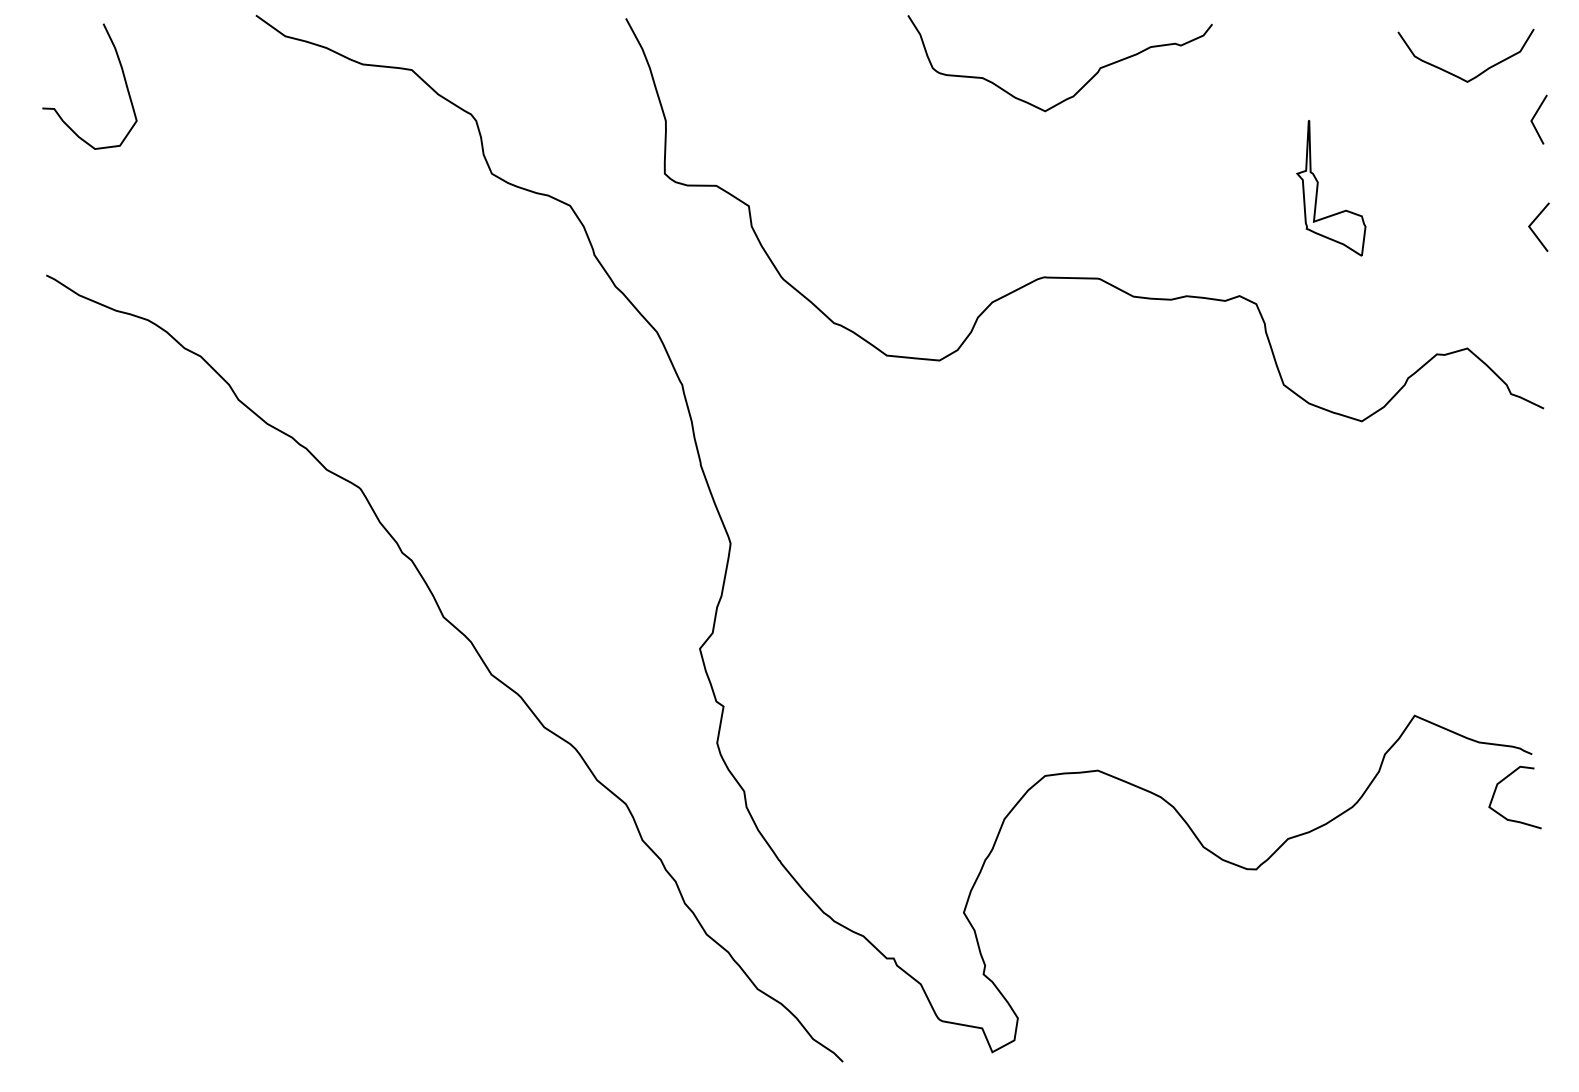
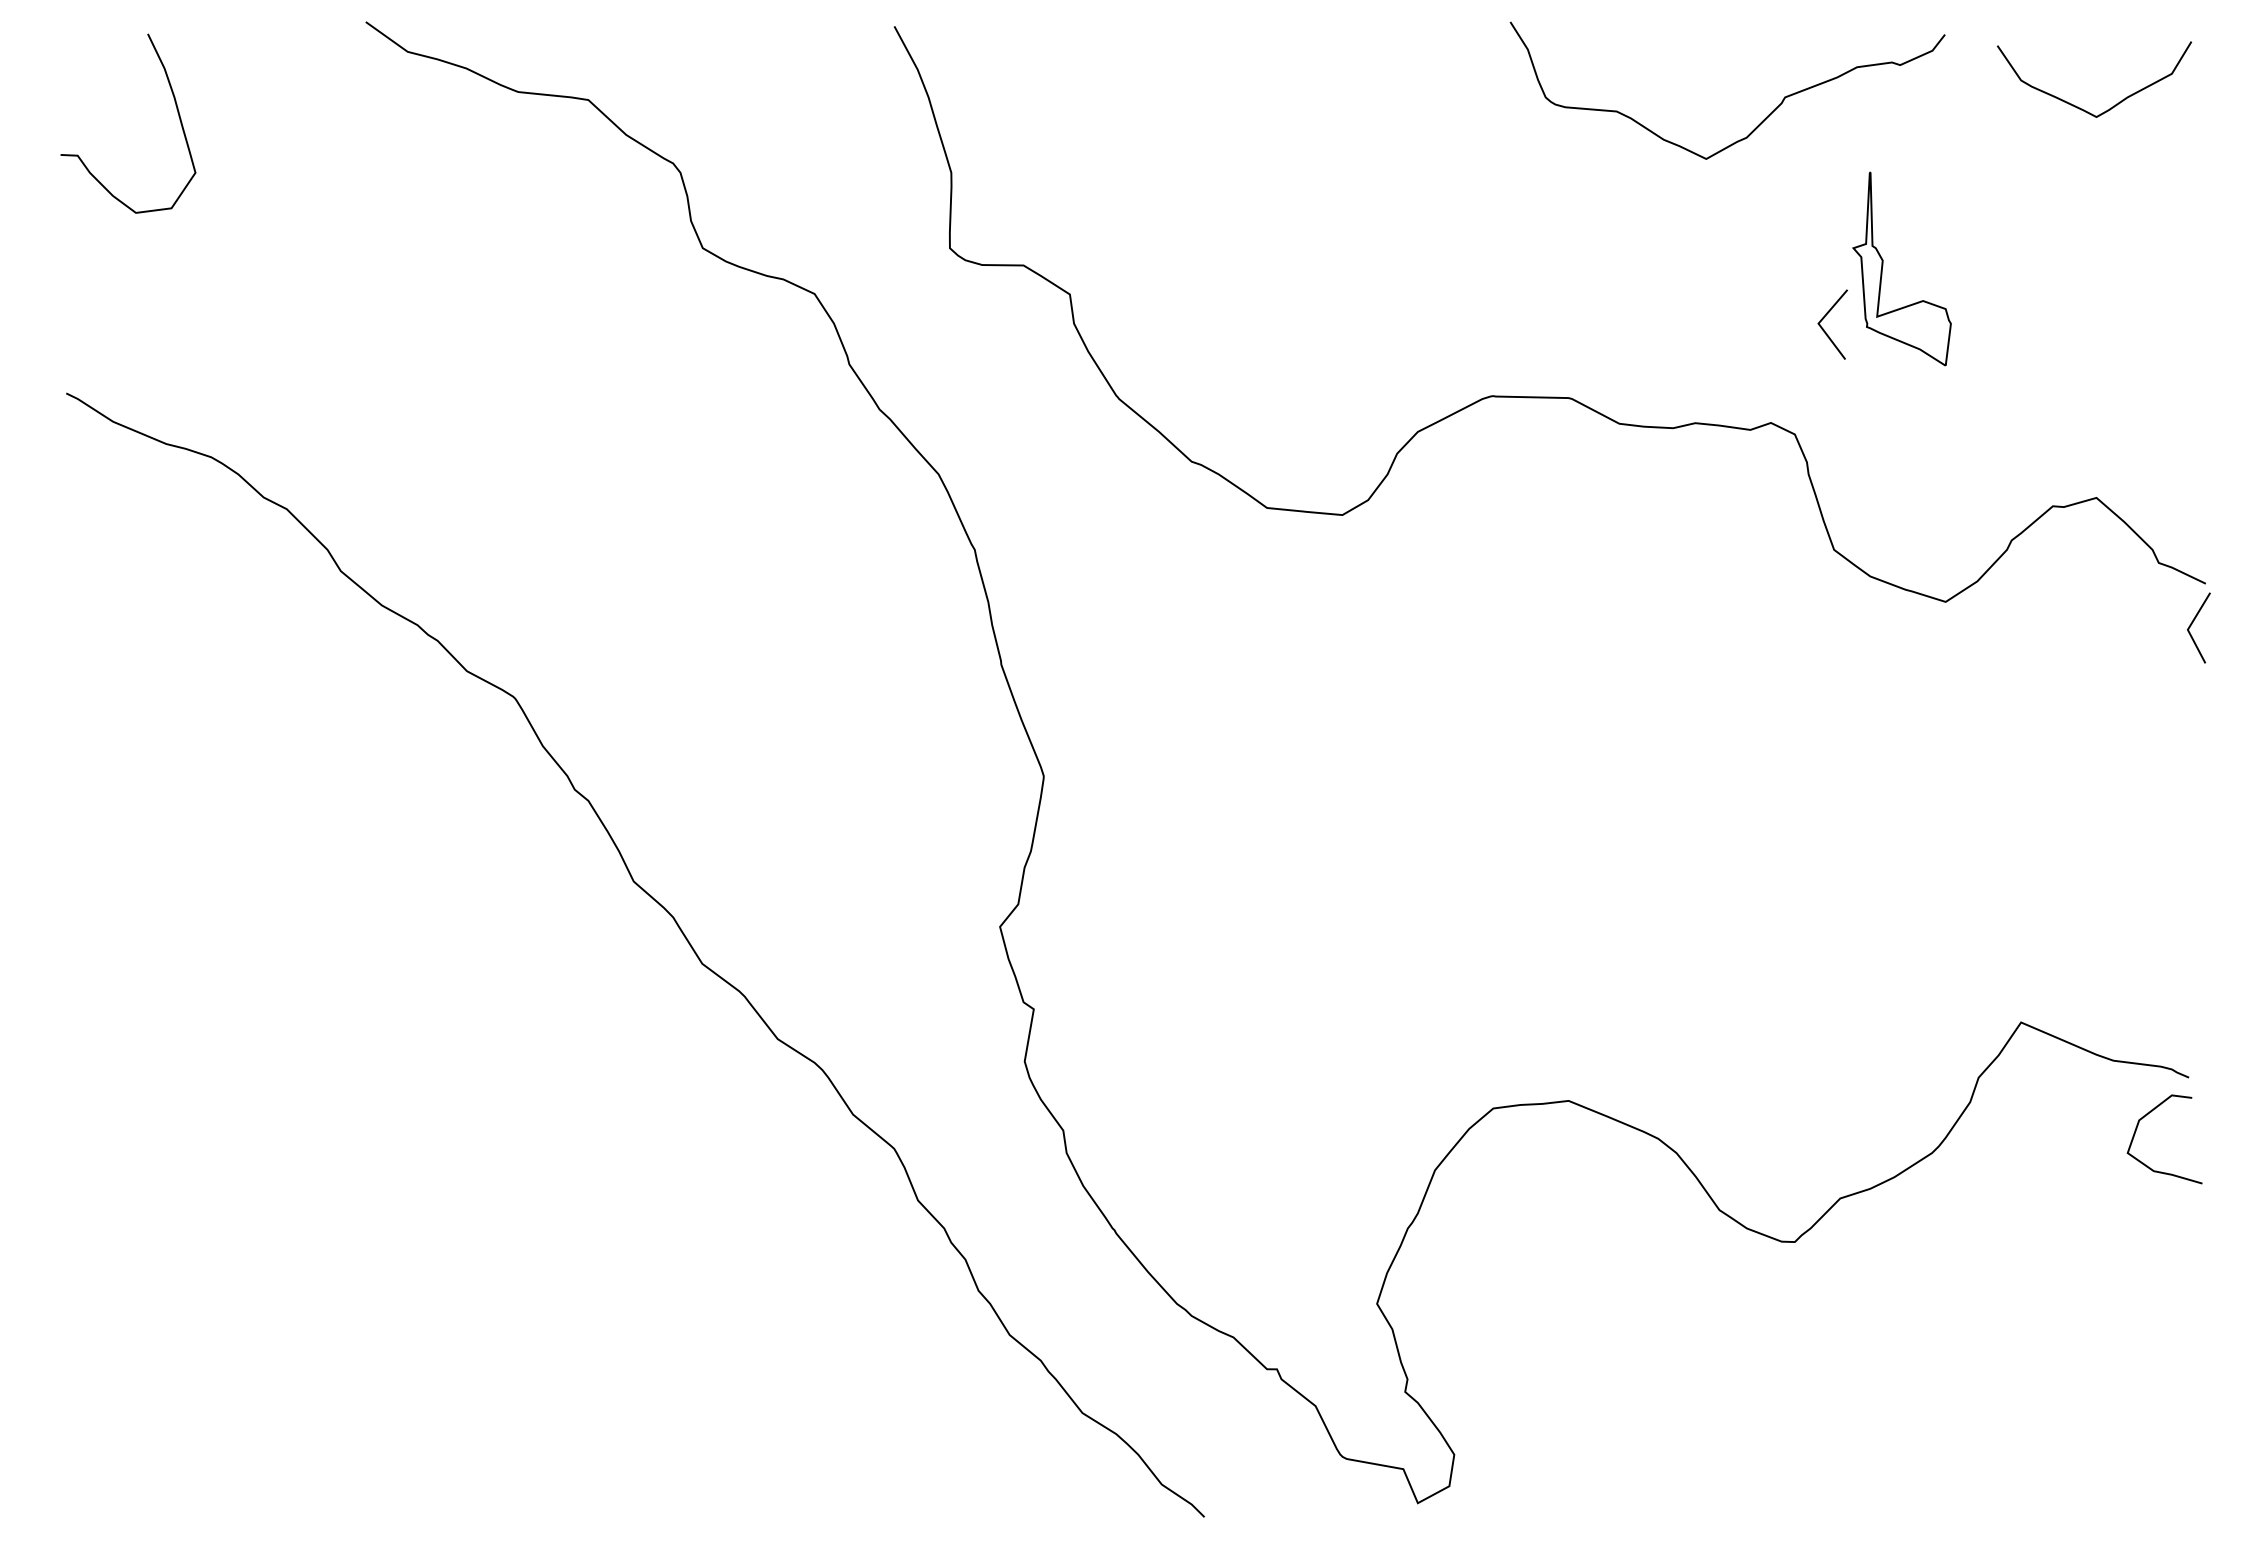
curve: (1083, 85) -> (1760, 122), moved
line: (1534, 117) -> (2192, 624), moved
line: (1533, 230) -> (1824, 329), moved

